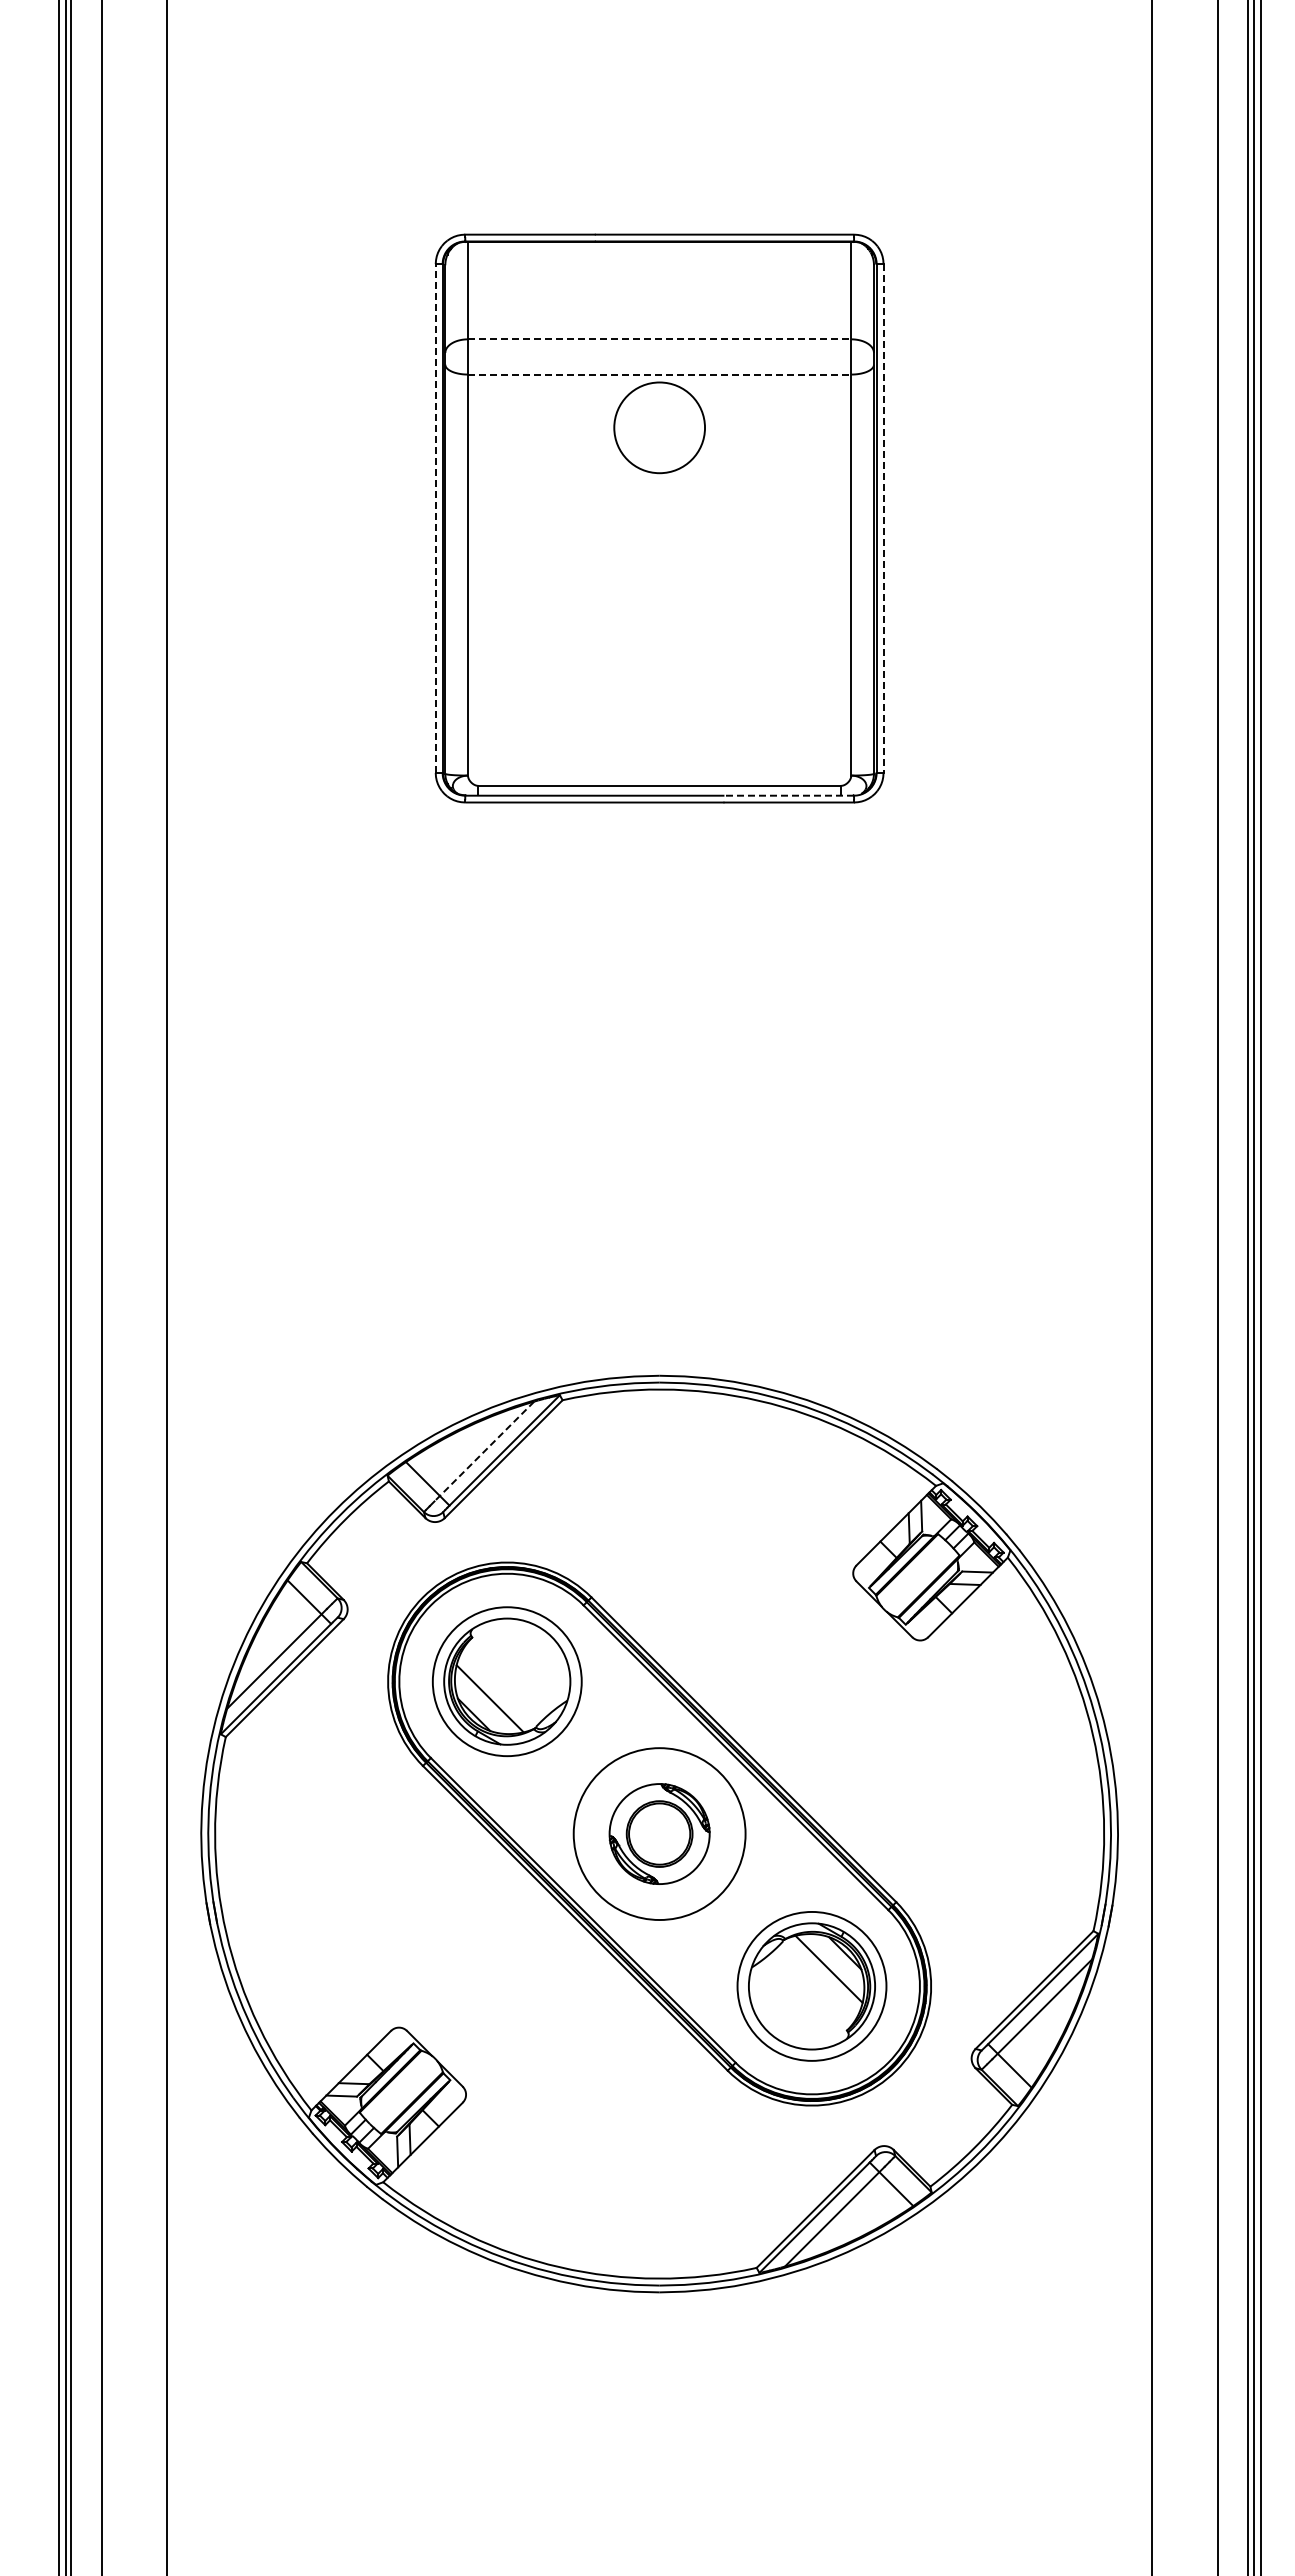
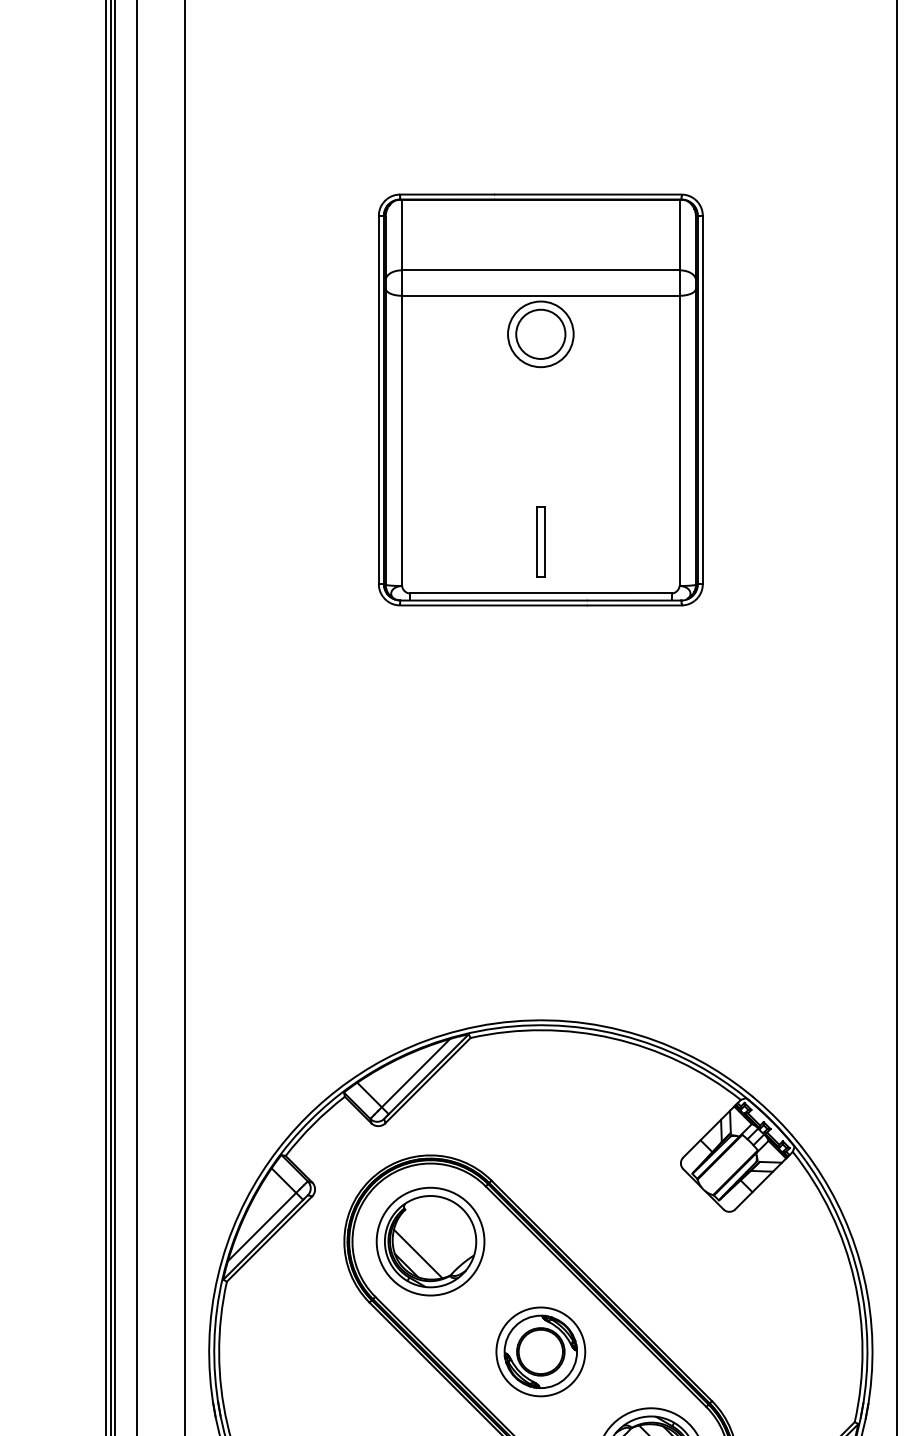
line: (659, 339) -> (540, 270), dashed -> solid
line: (659, 374) -> (540, 295), dashed -> solid
circle: (659, 427) -> (540, 334), added
line: (435, 518) -> (378, 399), dashed -> solid
line: (883, 519) -> (702, 400), dashed -> solid
part: (659, 714) -> (540, 541), added
line: (789, 795) -> (634, 600), dashed -> solid
line: (484, 1451) -> (414, 1075), dashed -> solid
circle: (659, 1833) -> (540, 1351), size x0.71

